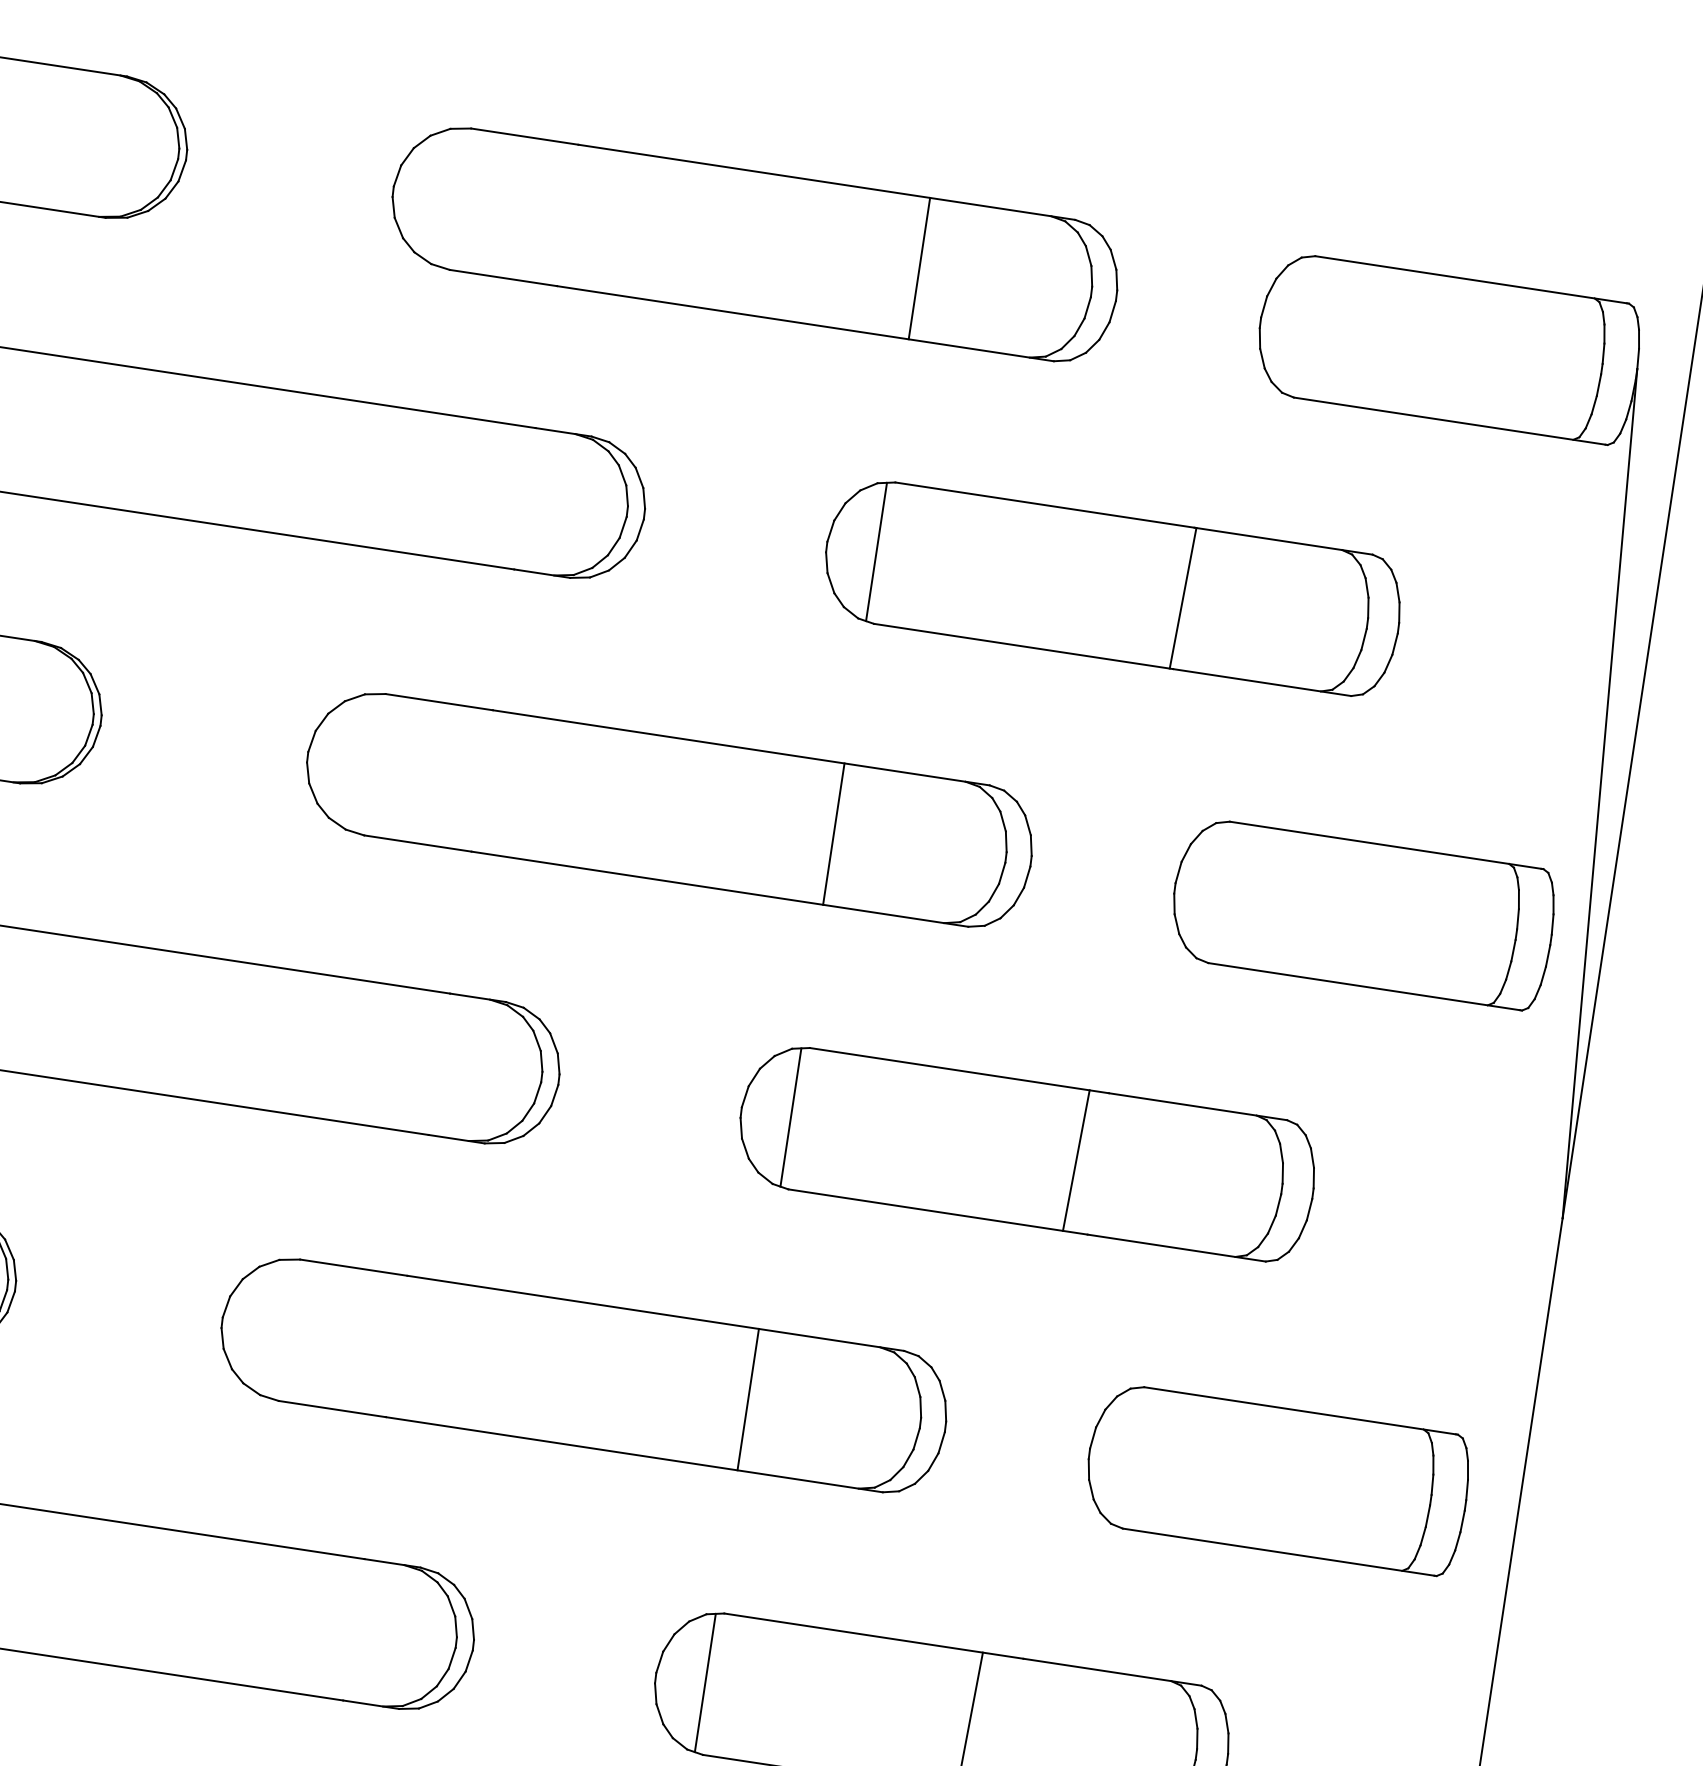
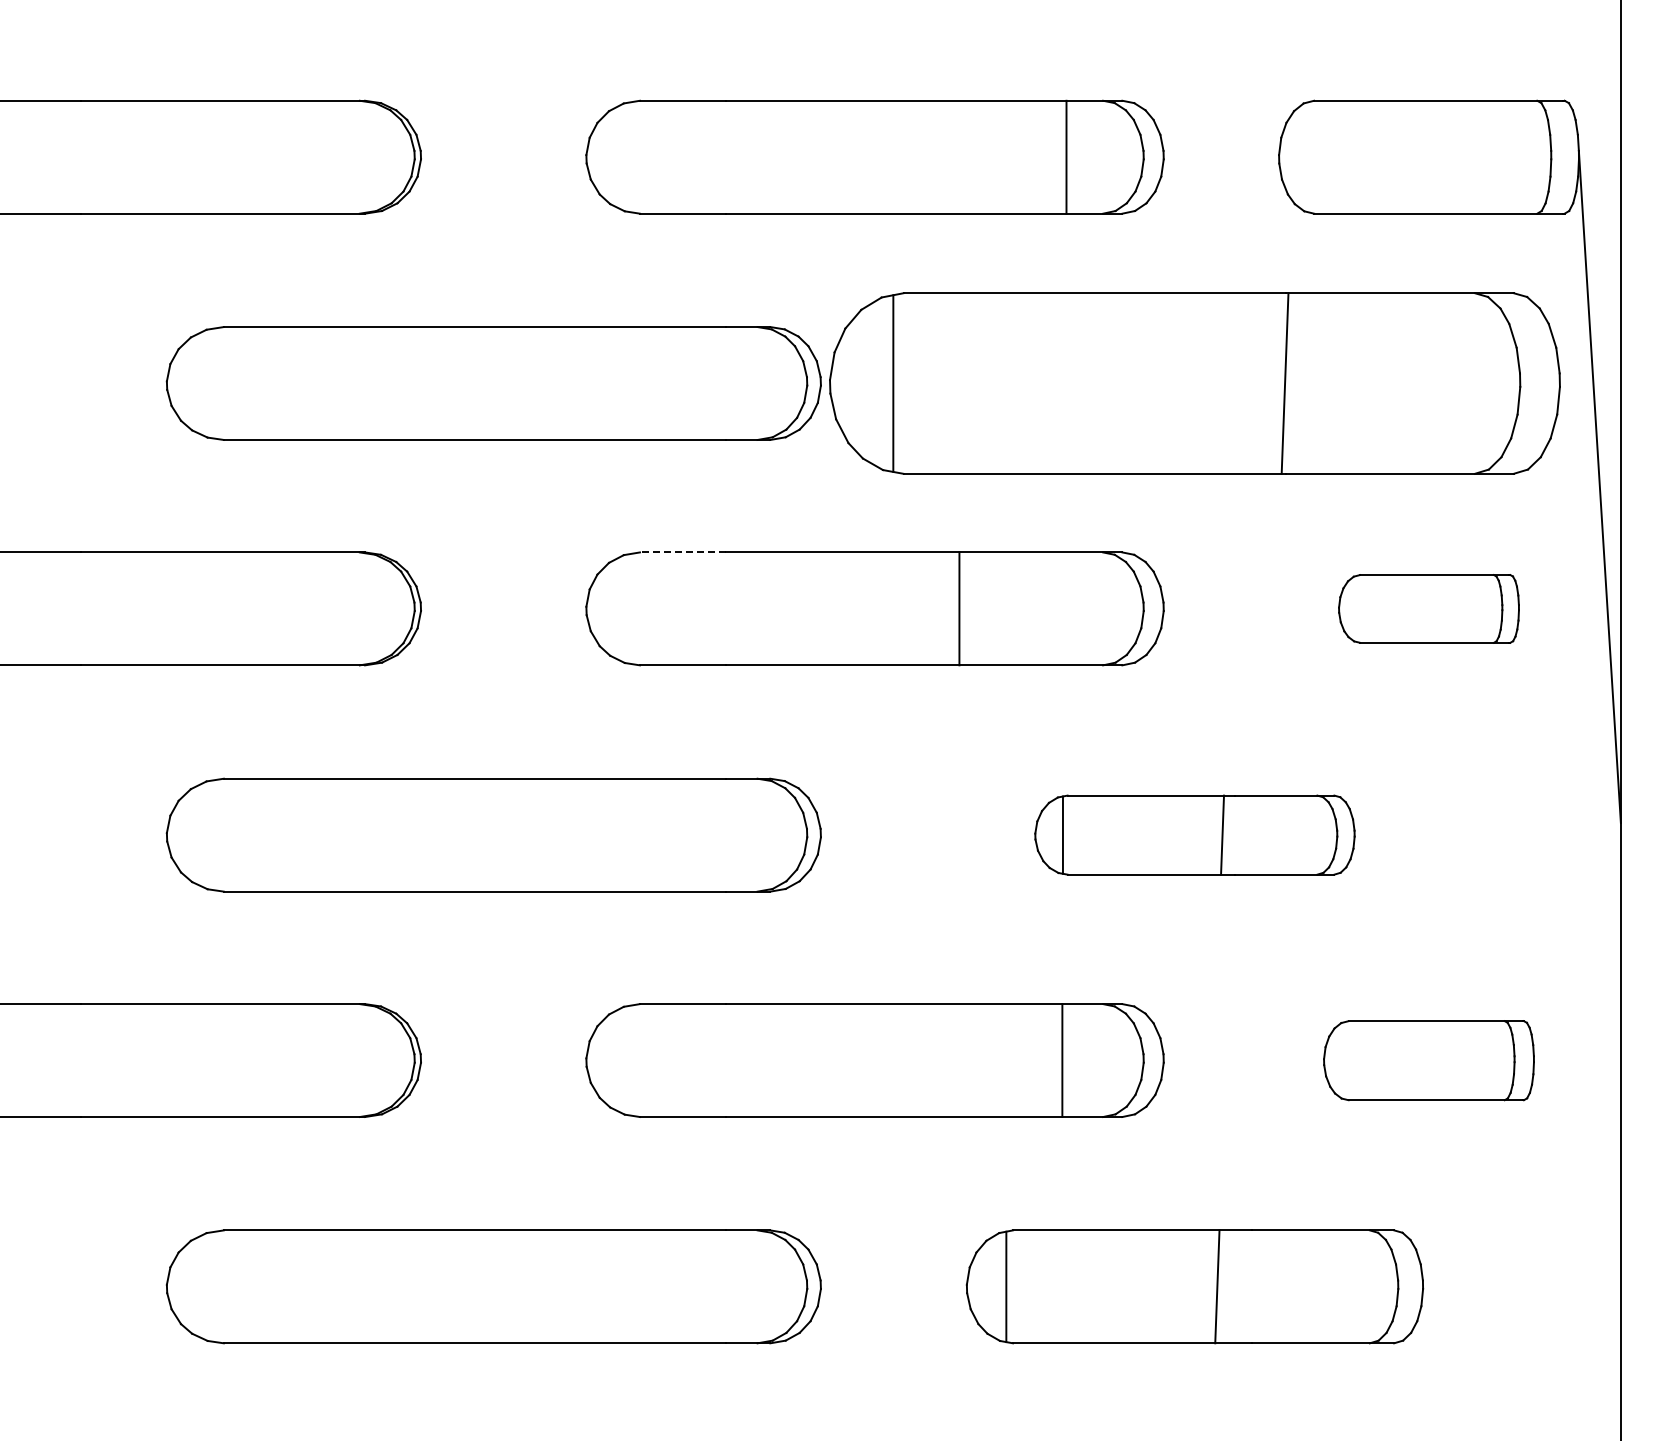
line: (919, 267) -> (1066, 156), moved
part: (1111, 587) -> (1194, 383), size x1.6
line: (438, 702) -> (682, 552), solid -> dashed
line: (833, 833) -> (959, 608), moved
part: (1362, 913) -> (1428, 608), size x0.6
part: (1026, 1152) -> (1194, 834), size x0.7
line: (748, 1399) -> (1062, 1060), moved
part: (1276, 1479) -> (1428, 1060), size x0.7

